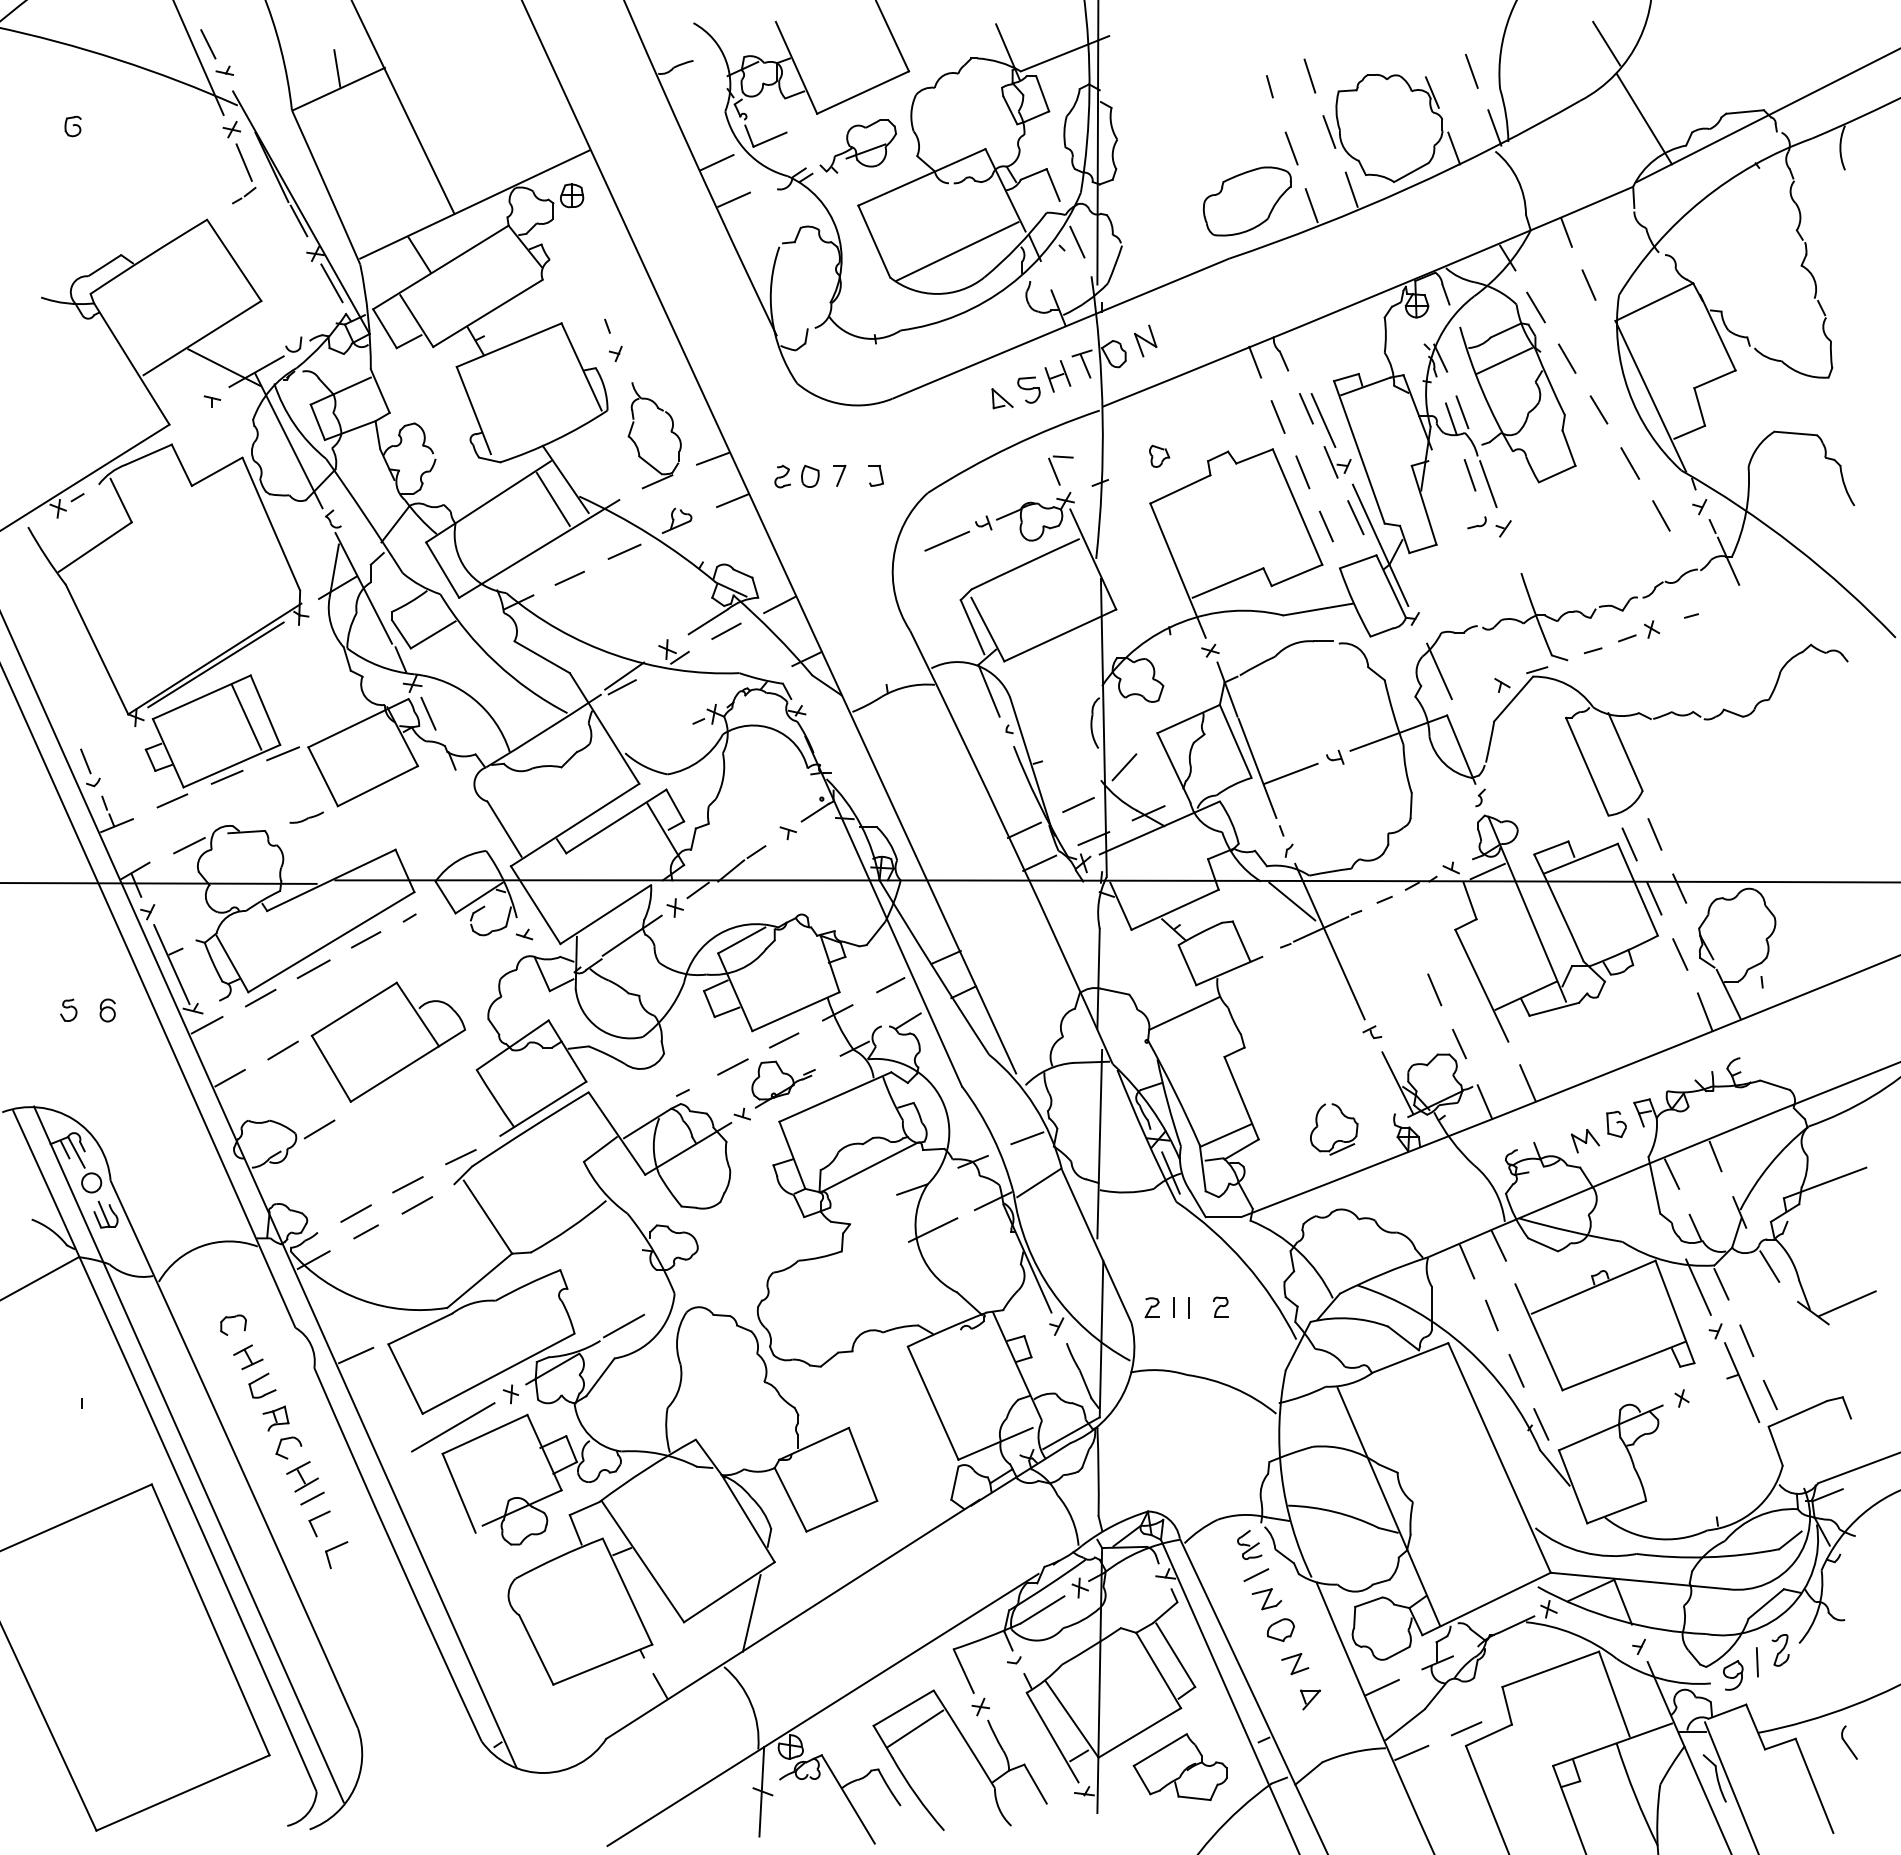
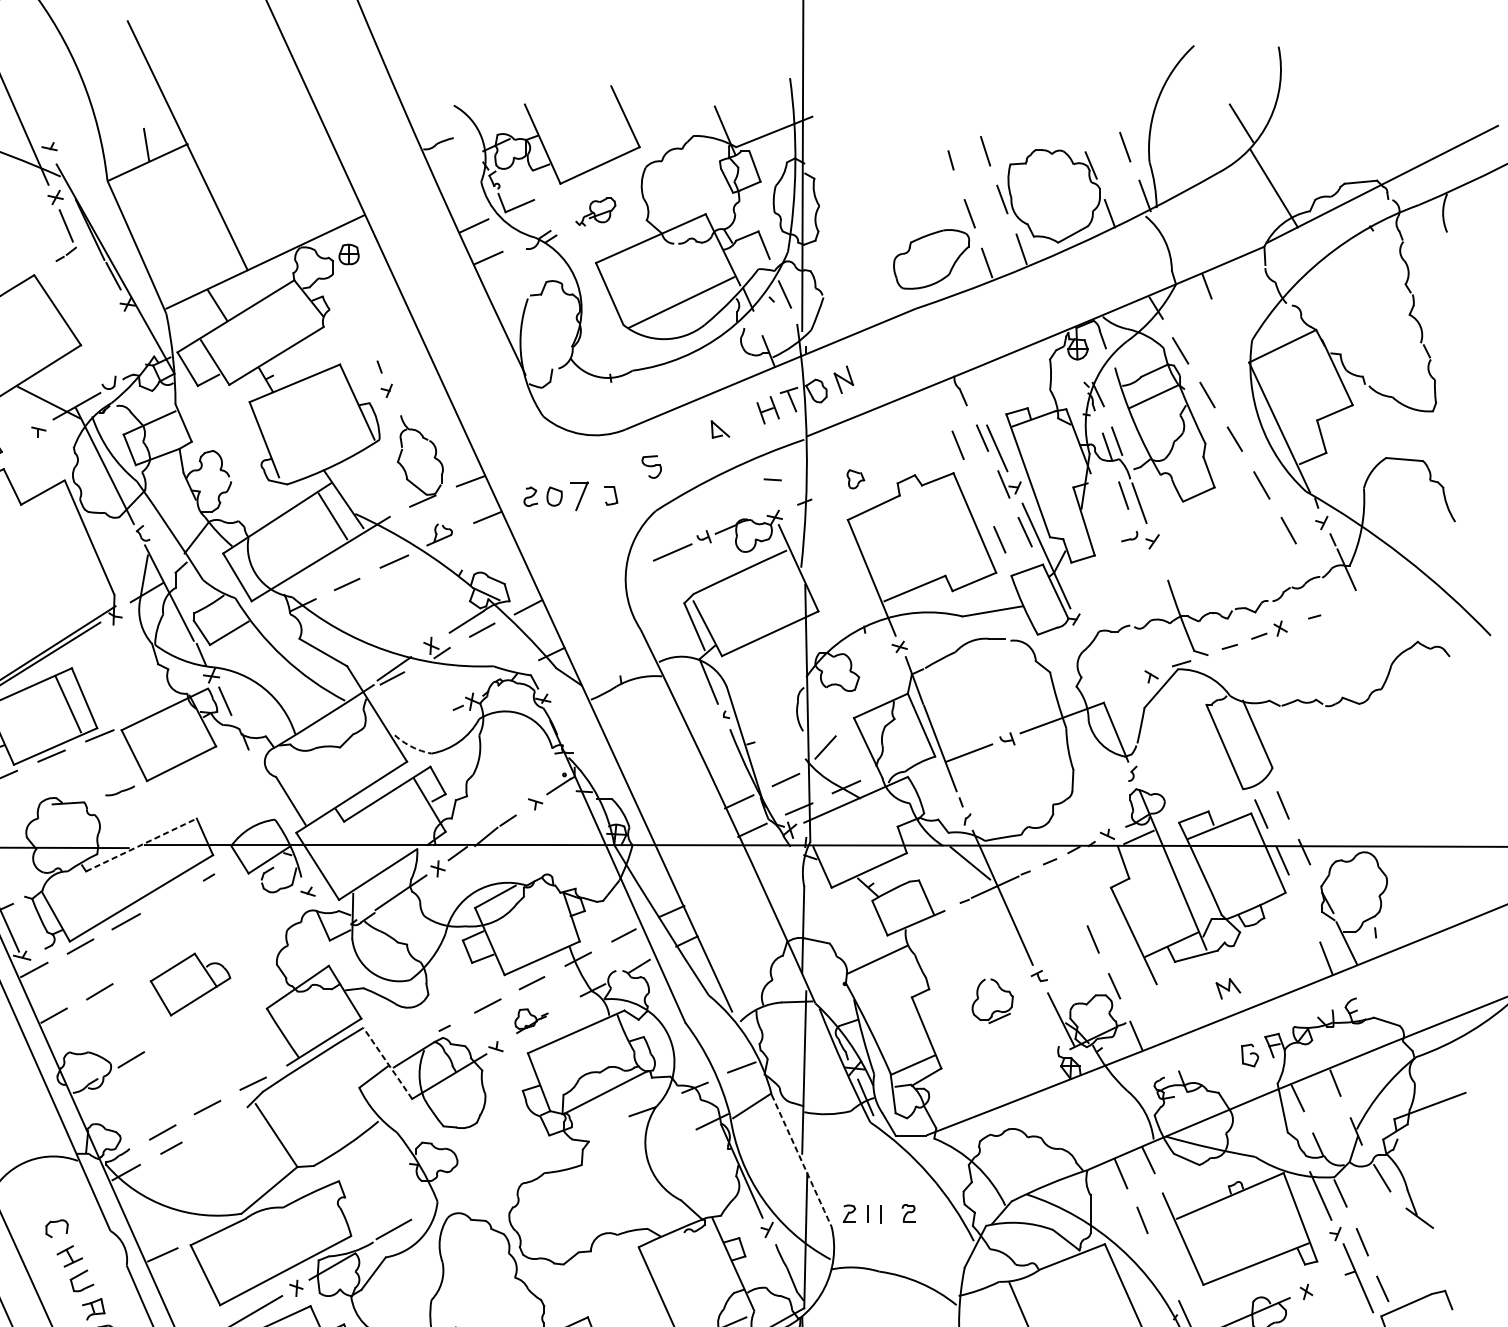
line: (208, 44) -> (35, 123), removed
part: (857, 146) -> (595, 211), size x0.6
line: (331, 283) -> (141, 330), removed
line: (1588, 284) -> (1225, 331), removed
line: (1255, 361) -> (938, 397), removed
part: (1028, 389) -> (651, 466), moved
line: (1054, 471) -> (765, 492), removed
line: (1302, 472) -> (979, 493), removed
part: (839, 475) -> (579, 495), size x1.6
line: (1439, 671) -> (1097, 664), removed
arc: (644, 766) -> (411, 746), solid -> dashed
line: (189, 845) -> (19, 814), removed
line: (331, 880) -> (141, 845), solid -> dashed
line: (366, 939) -> (171, 896), removed
line: (1680, 954) -> (1305, 908), removed
part: (387, 1041) -> (189, 984), size x0.6
line: (1527, 1082) -> (1173, 1019), removed
part: (783, 1084) -> (531, 1021), size x0.6
line: (616, 1133) -> (387, 1063), solid -> dashed
part: (1336, 1140) -> (994, 1010), moved
part: (1585, 1141) -> (1228, 989), moved
line: (417, 1205) -> (215, 1125), removed
line: (932, 1229) -> (659, 1146), removed
arc: (1096, 1246) -> (801, 1160), solid -> dashed
line: (1847, 1303) -> (1449, 1210), removed
line: (1516, 1370) -> (1163, 1267), removed

